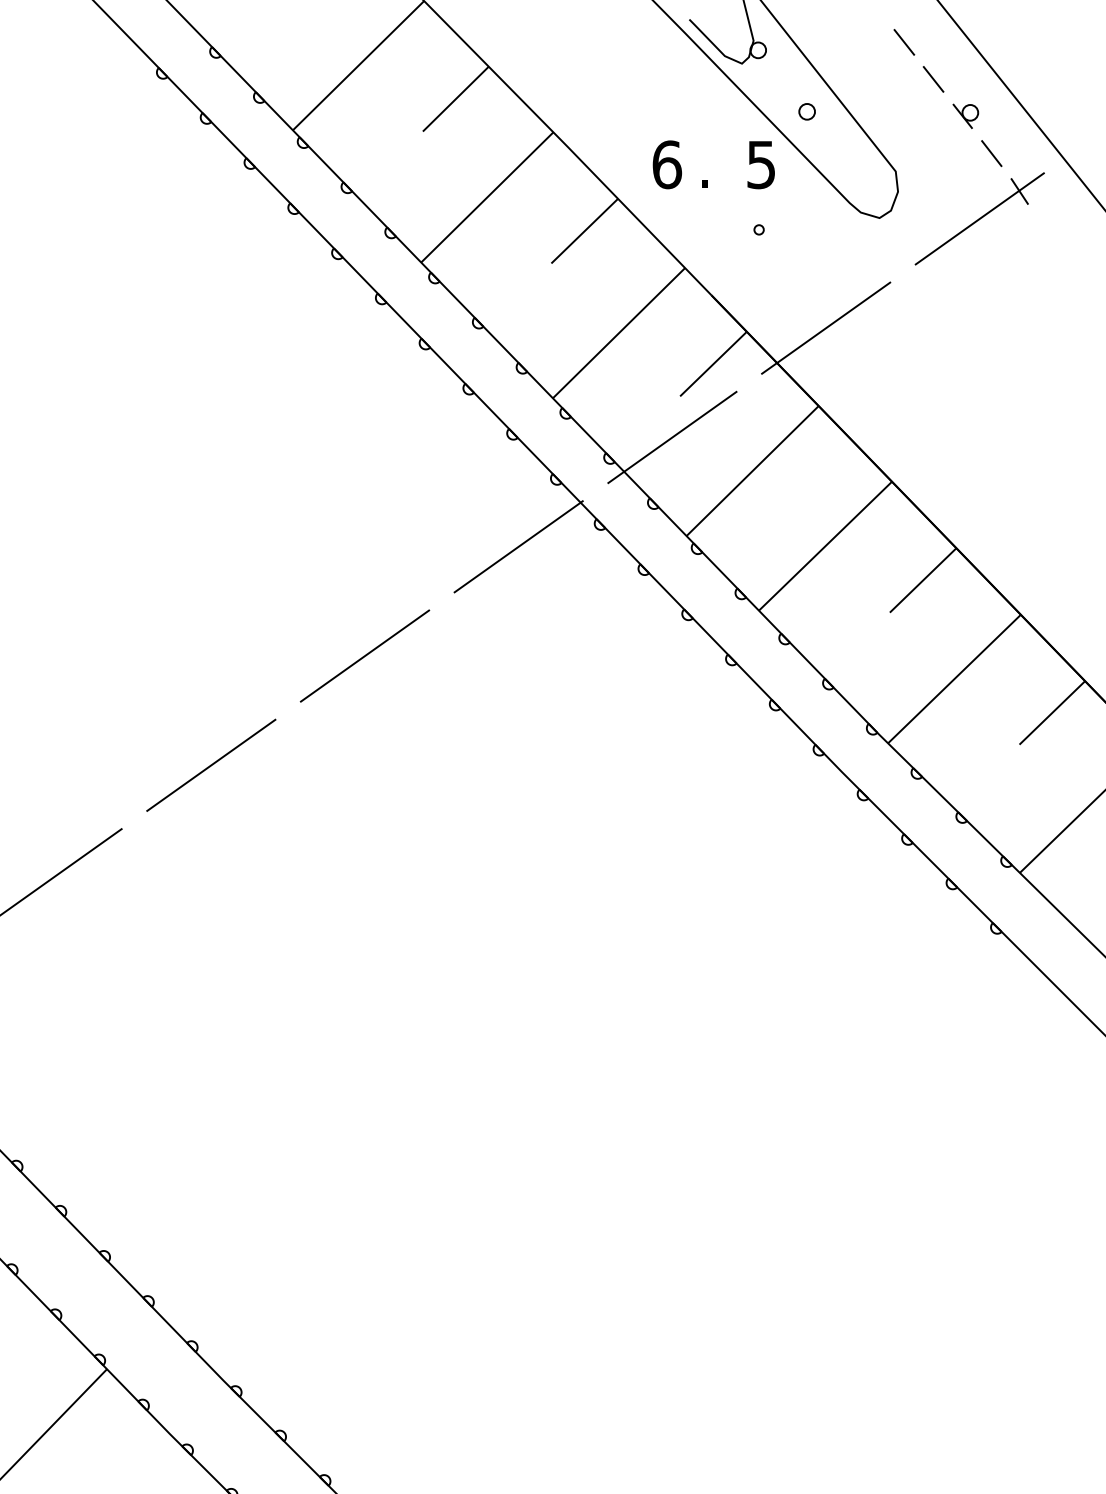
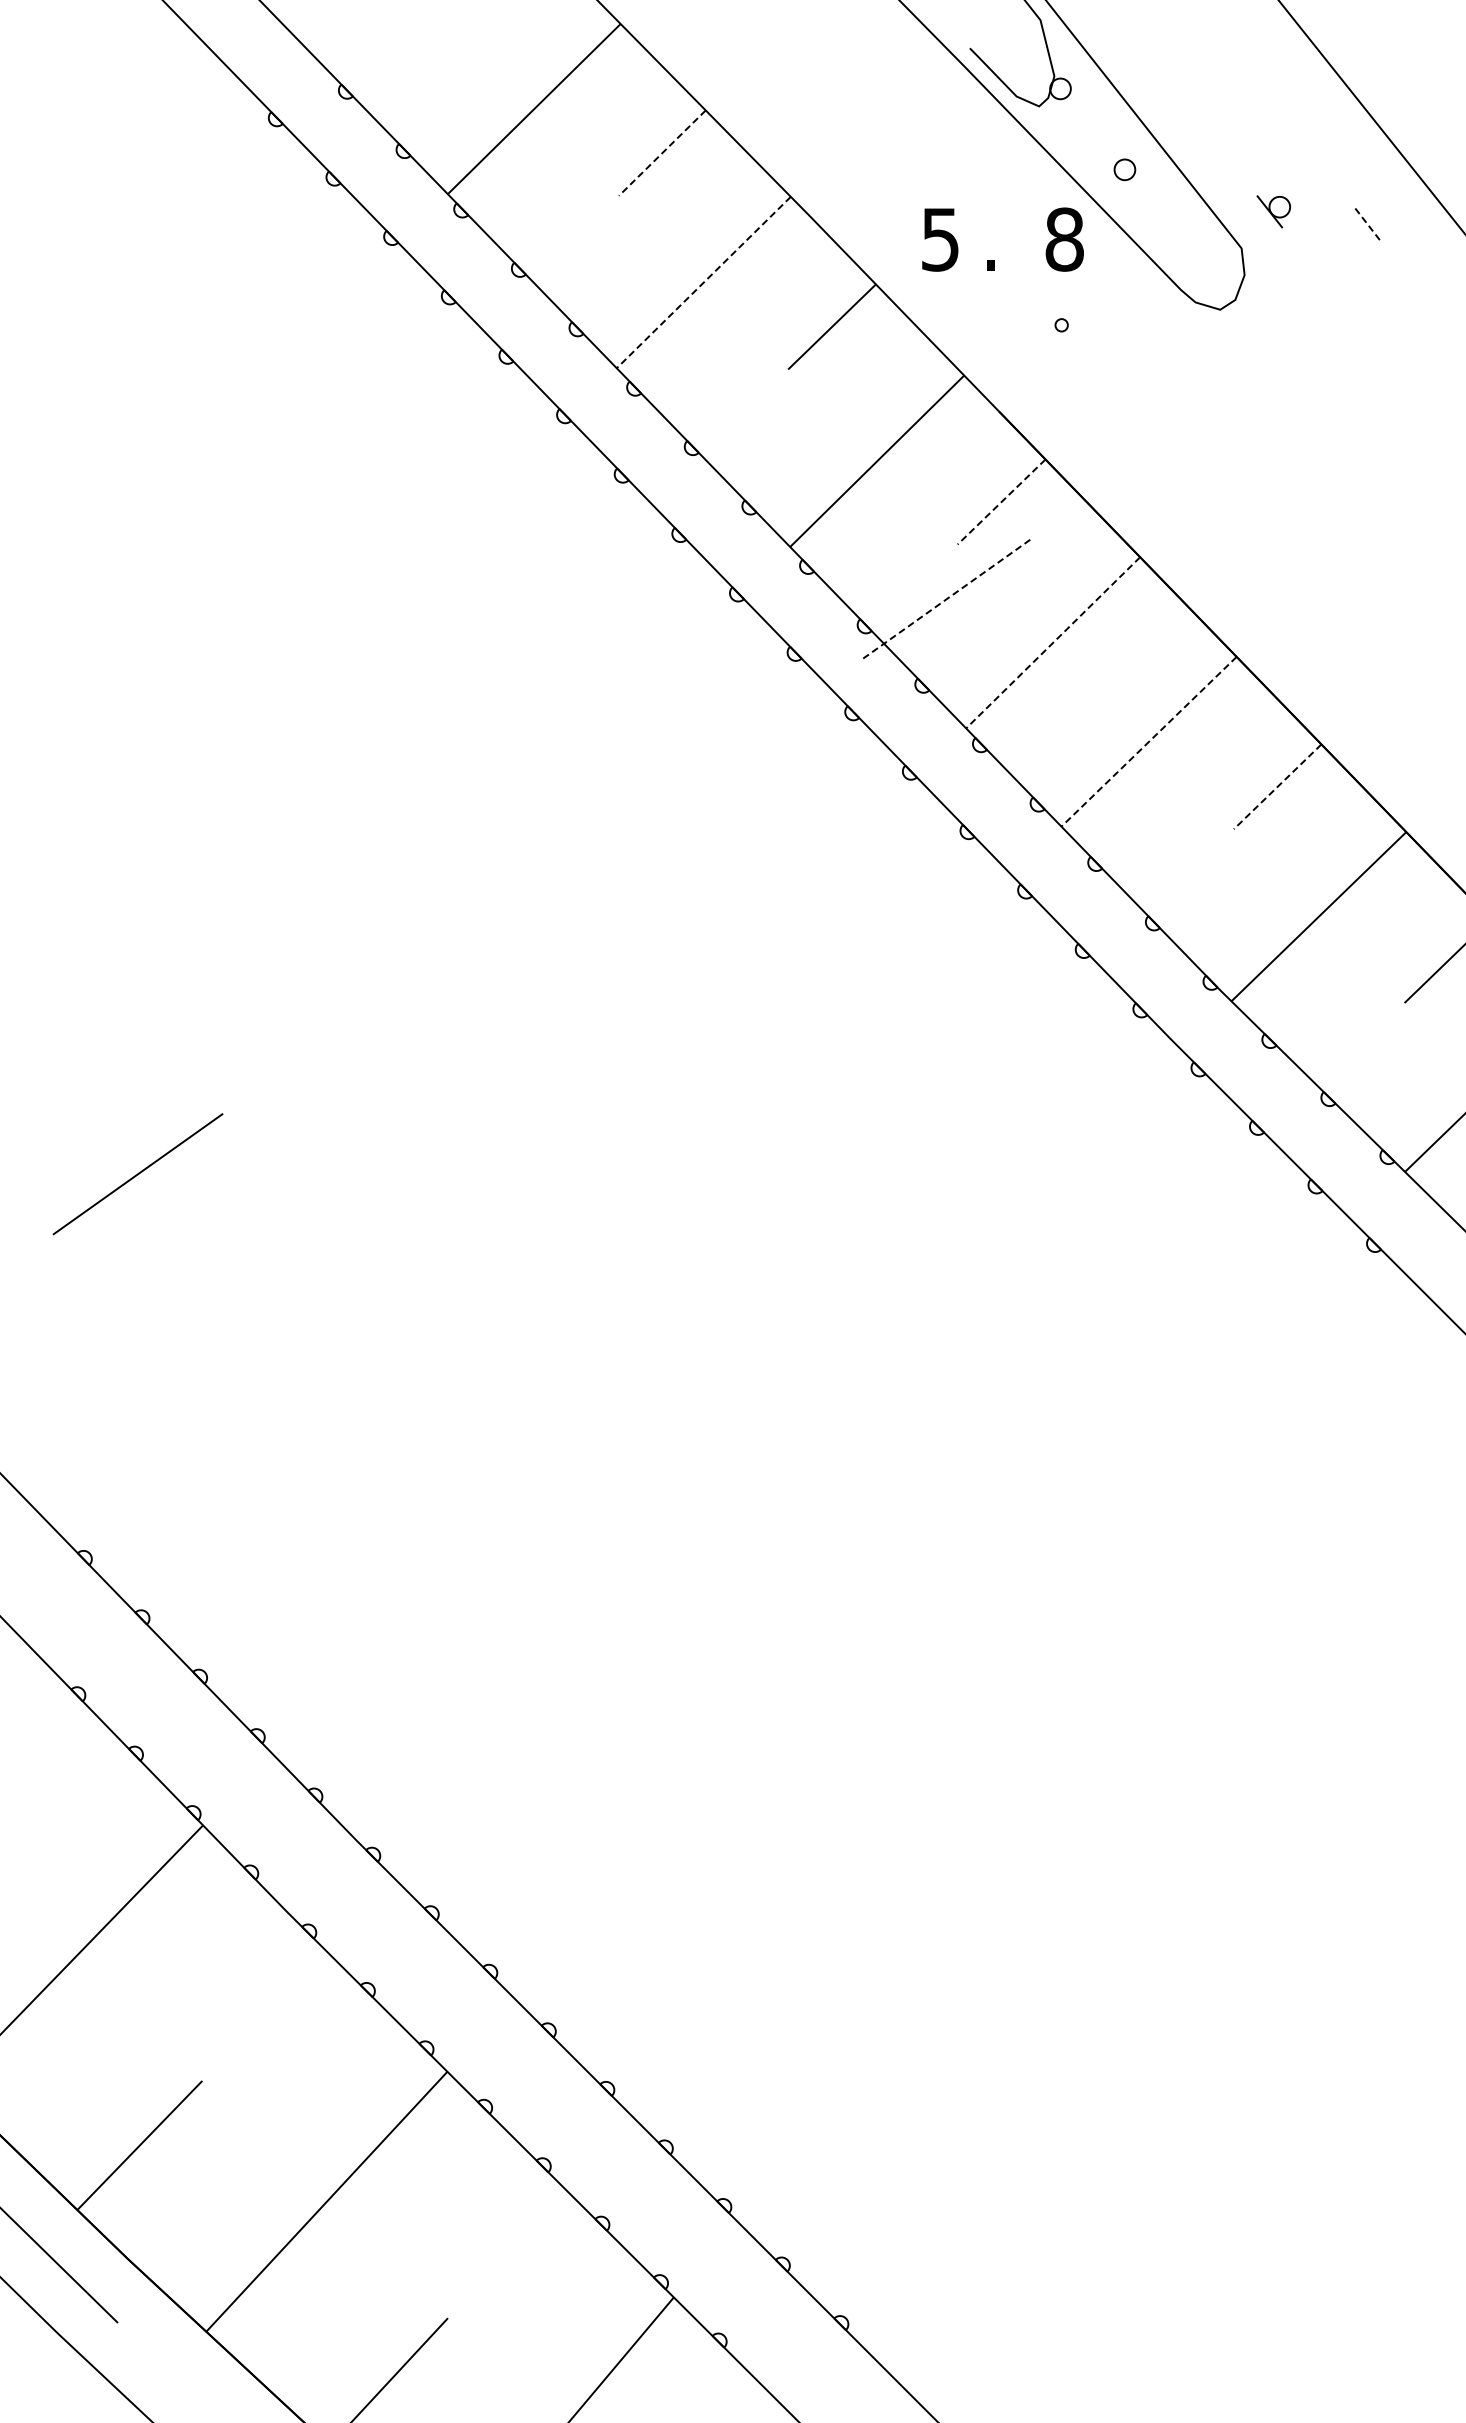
line: (904, 42) -> (1252, 78), removed
line: (933, 78) -> (1291, 126), removed
line: (455, 99) -> (662, 153), solid -> dashed
part: (965, 116) -> (1273, 211), moved
line: (992, 153) -> (1368, 224), solid -> dashed
text: (667, 164) -> (940, 239), 6 -> 5
text: (761, 164) -> (1064, 239), 5 -> 8
line: (487, 197) -> (703, 282), solid -> dashed
part: (979, 218) -> (1351, 310), removed
line: (825, 328) -> (1149, 454), removed
line: (713, 364) -> (1001, 502), solid -> dashed
line: (672, 437) -> (947, 598), solid -> dashed
line: (752, 471) -> (1052, 643), solid -> dashed
line: (518, 546) -> (744, 742), removed
line: (825, 546) -> (1149, 741), solid -> dashed
line: (923, 580) -> (1277, 786), solid -> dashed
line: (364, 656) -> (542, 886), removed
line: (211, 765) -> (340, 1030), removed

